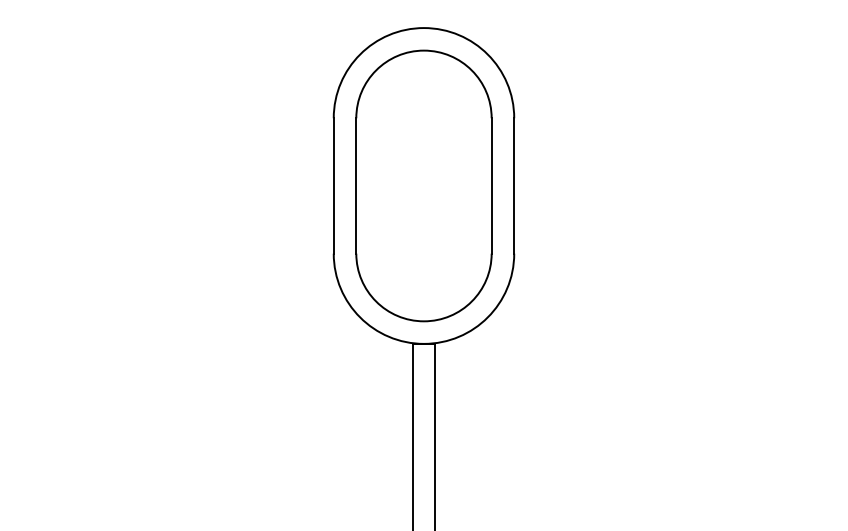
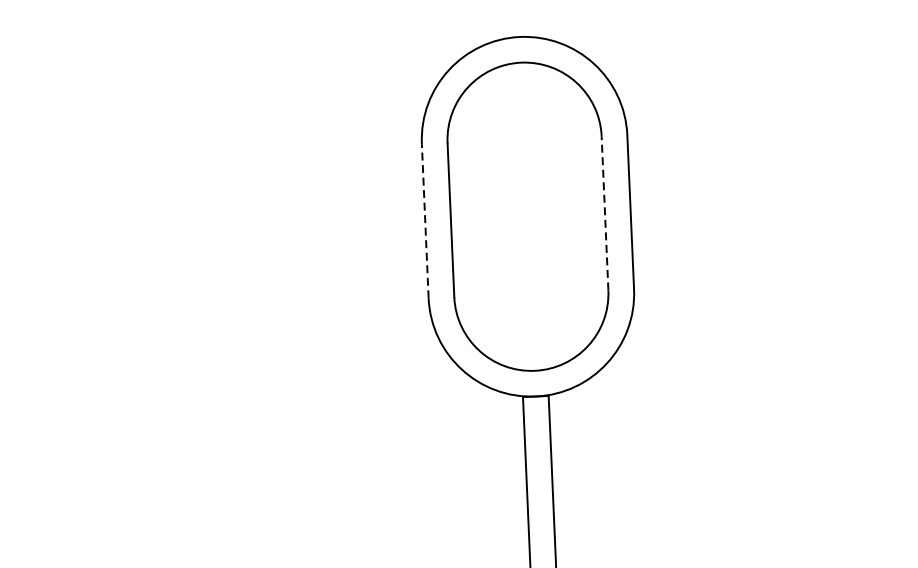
line: (333, 185) -> (424, 220), solid -> dashed
line: (491, 185) -> (604, 212), solid -> dashed

